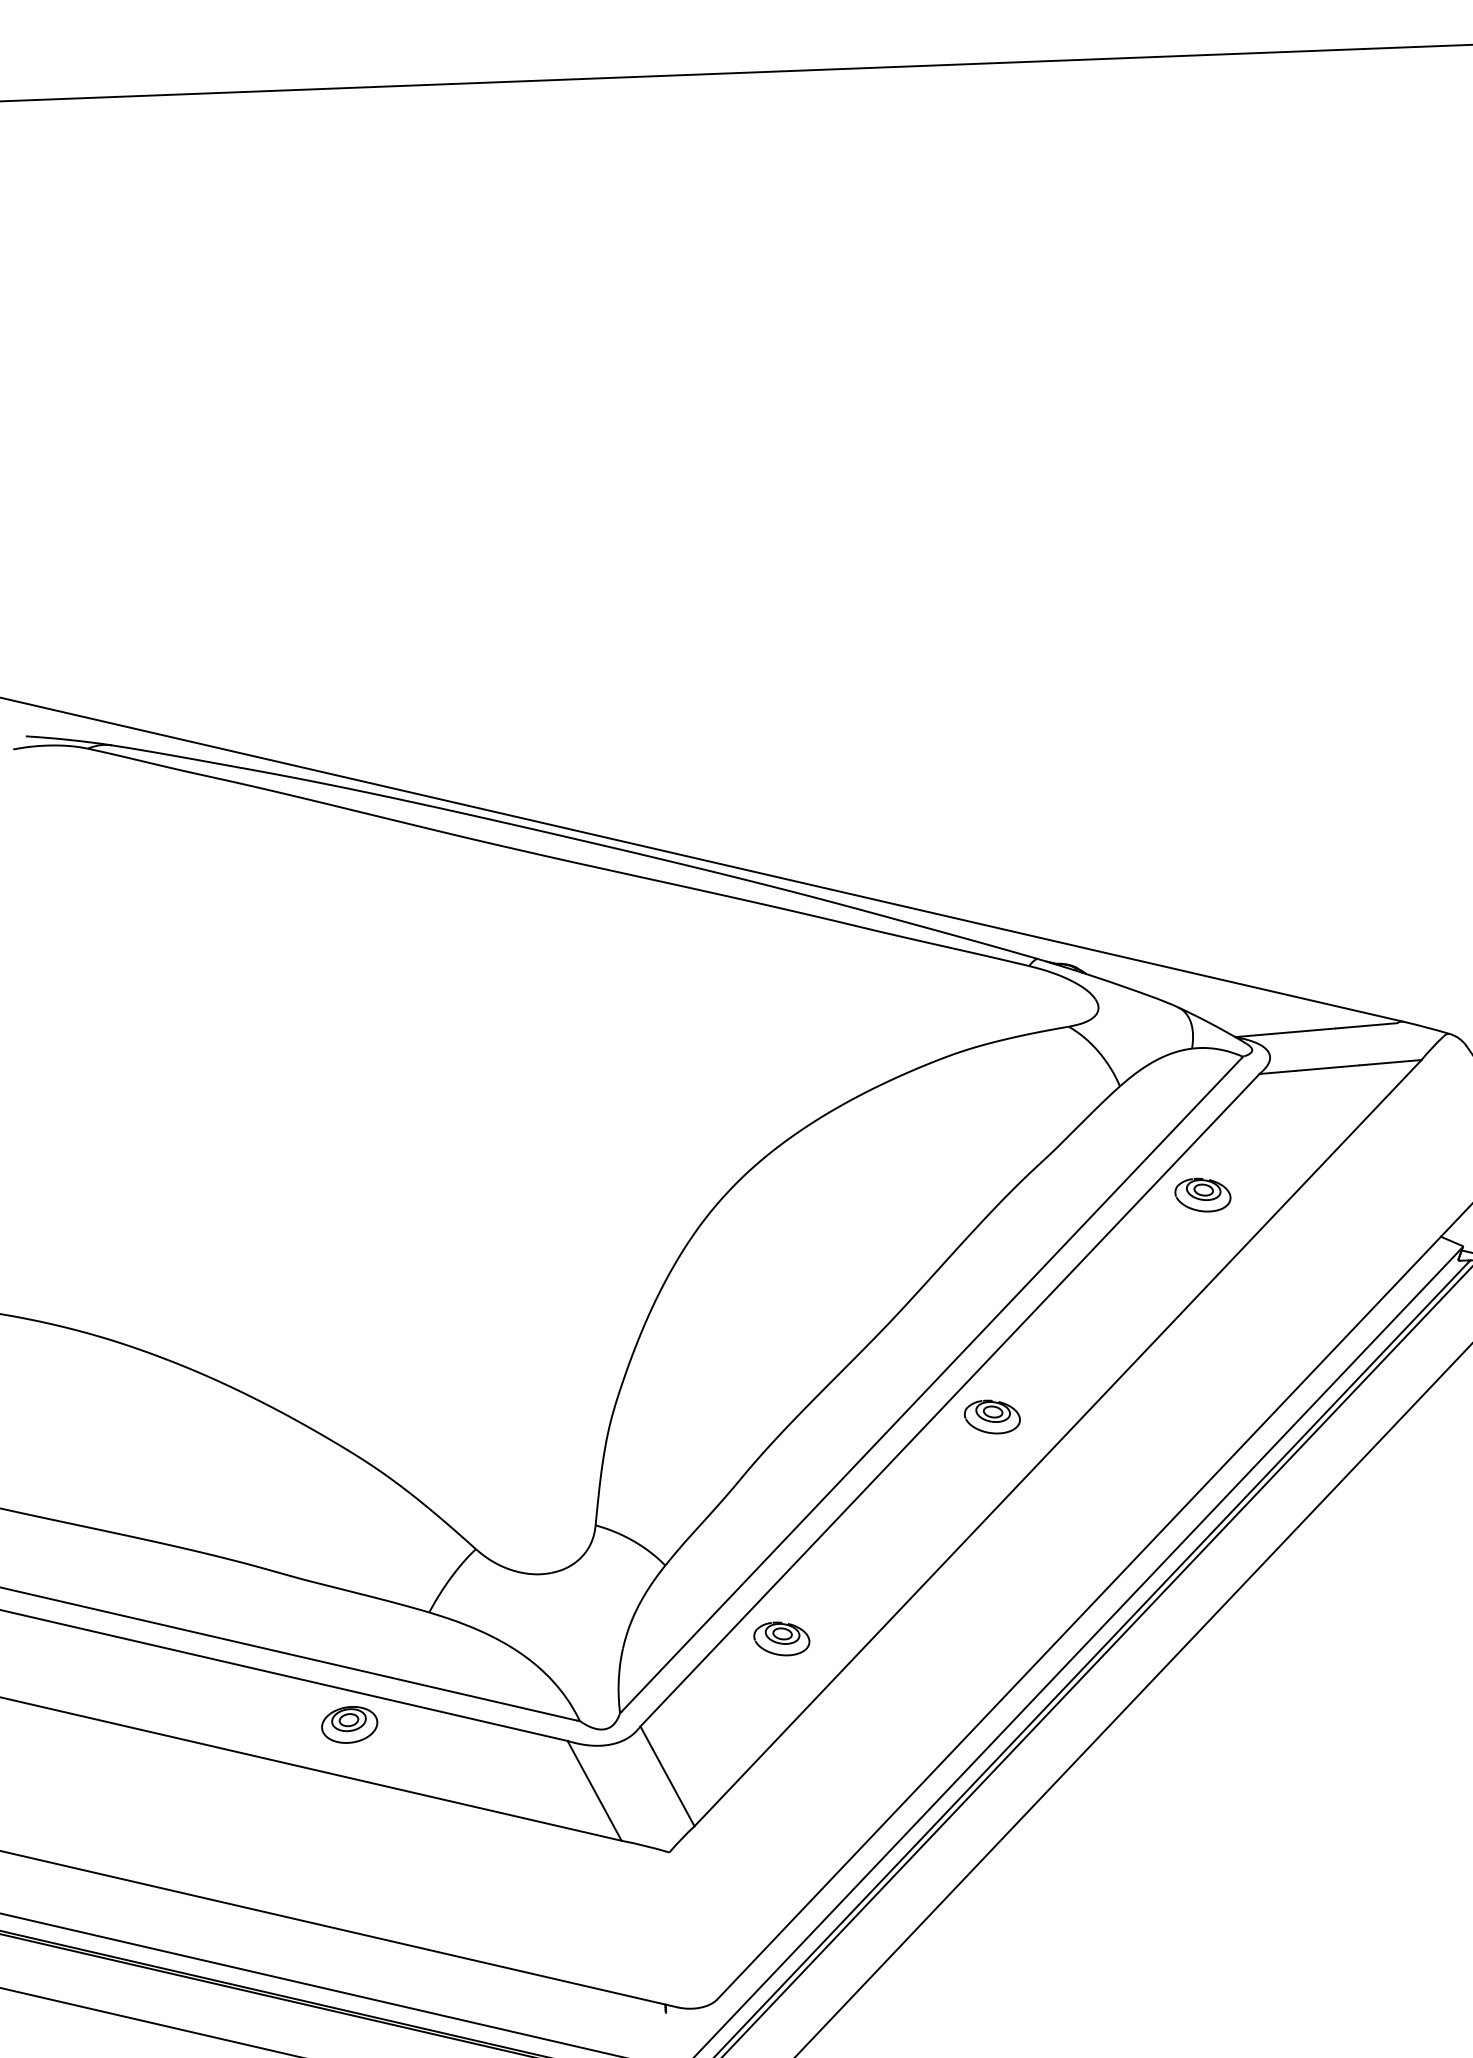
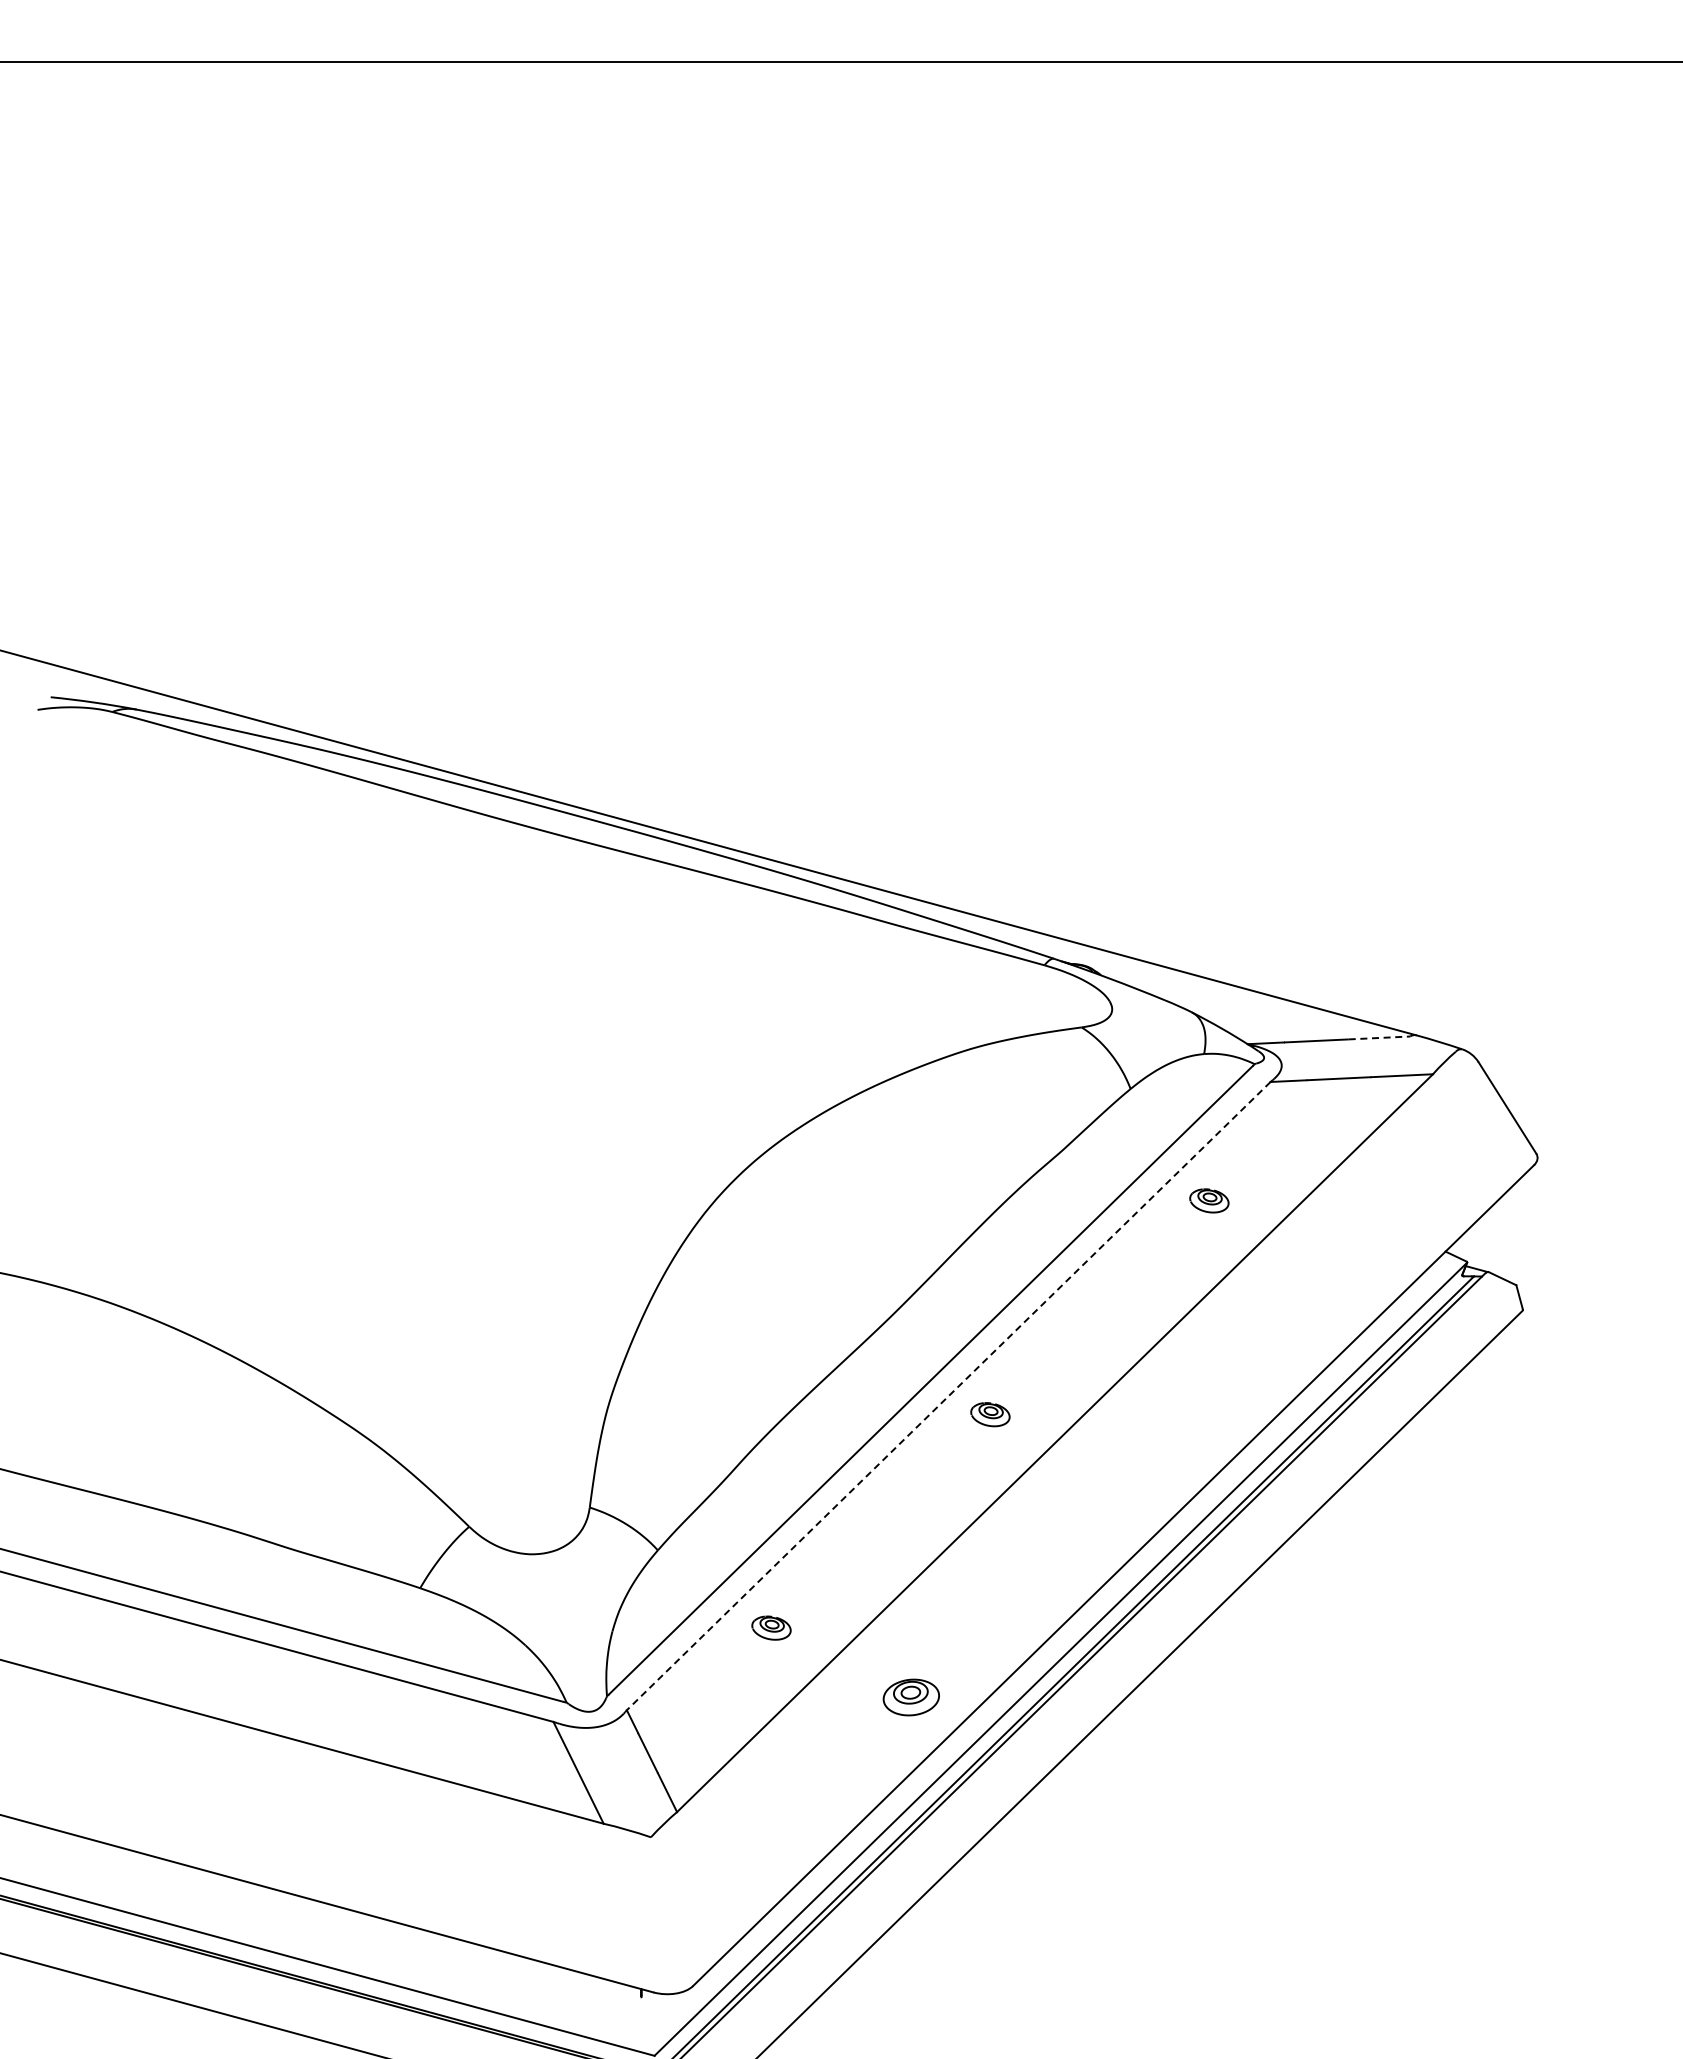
line: (1366, 1025) -> (1379, 1037), solid -> dashed
part: (1203, 1194) -> (1209, 1200), size x0.7
line: (949, 1400) -> (948, 1396), solid -> dashed
part: (992, 1416) -> (990, 1414), size x0.7
part: (781, 1638) -> (771, 1627), size x0.7
part: (348, 1724) -> (910, 1697), moved

